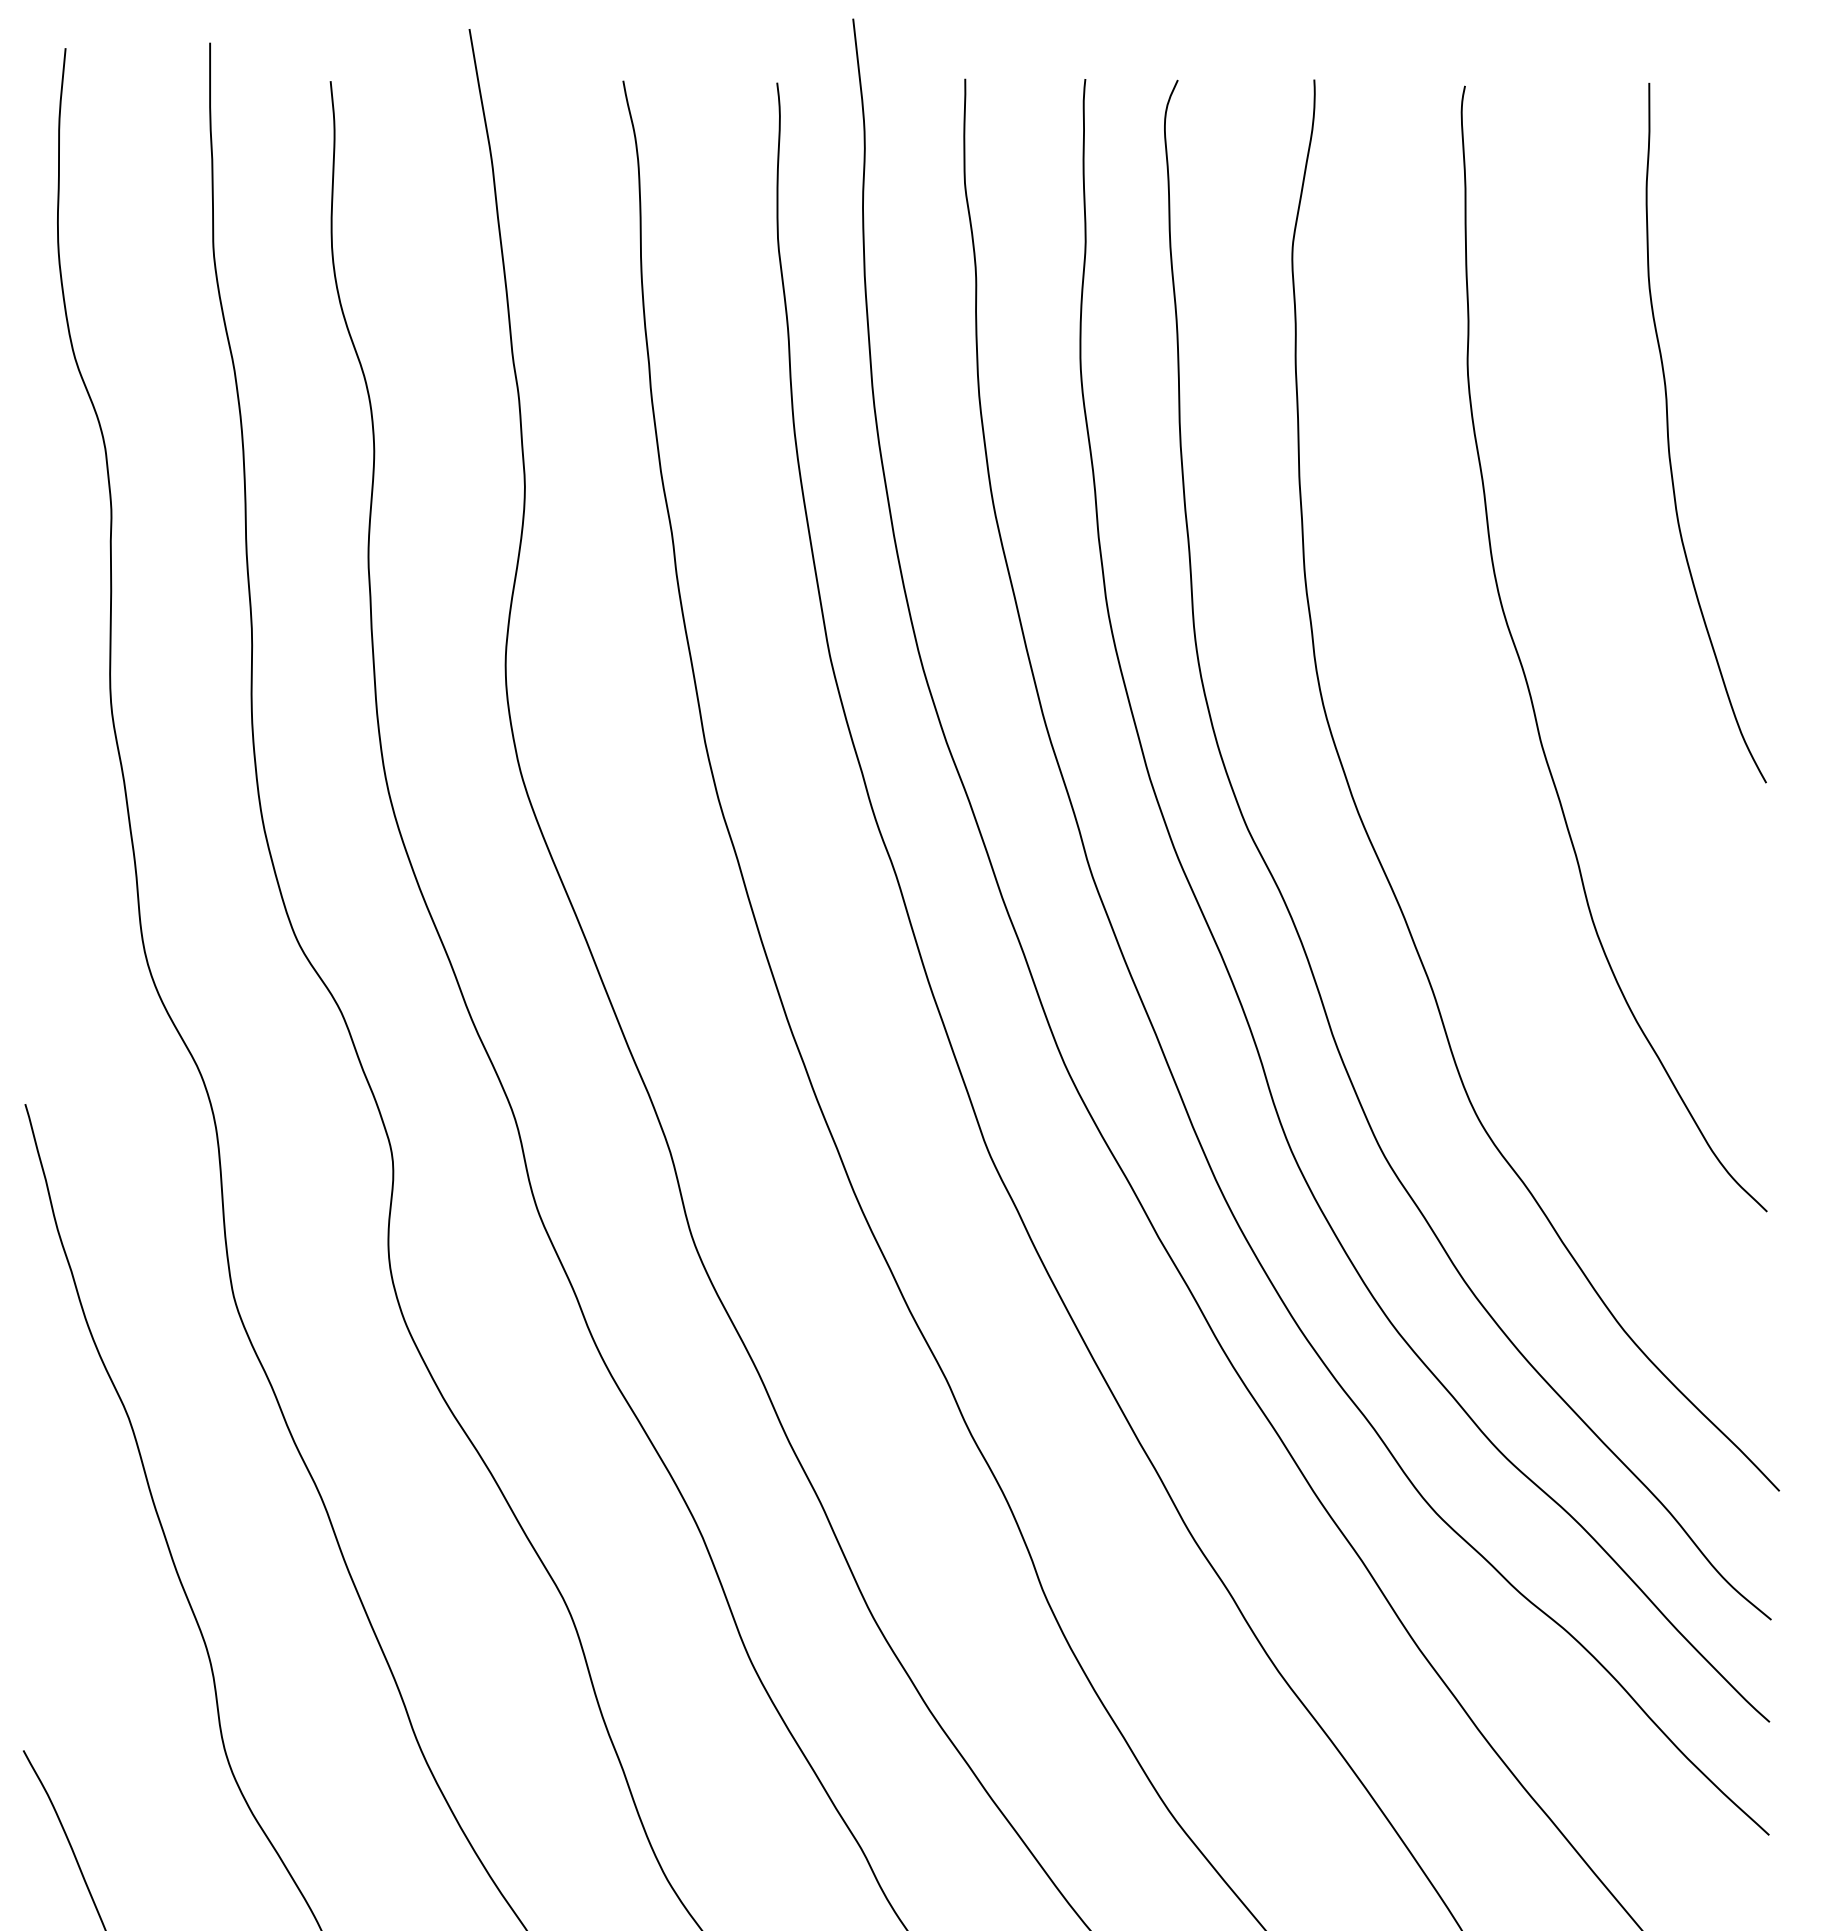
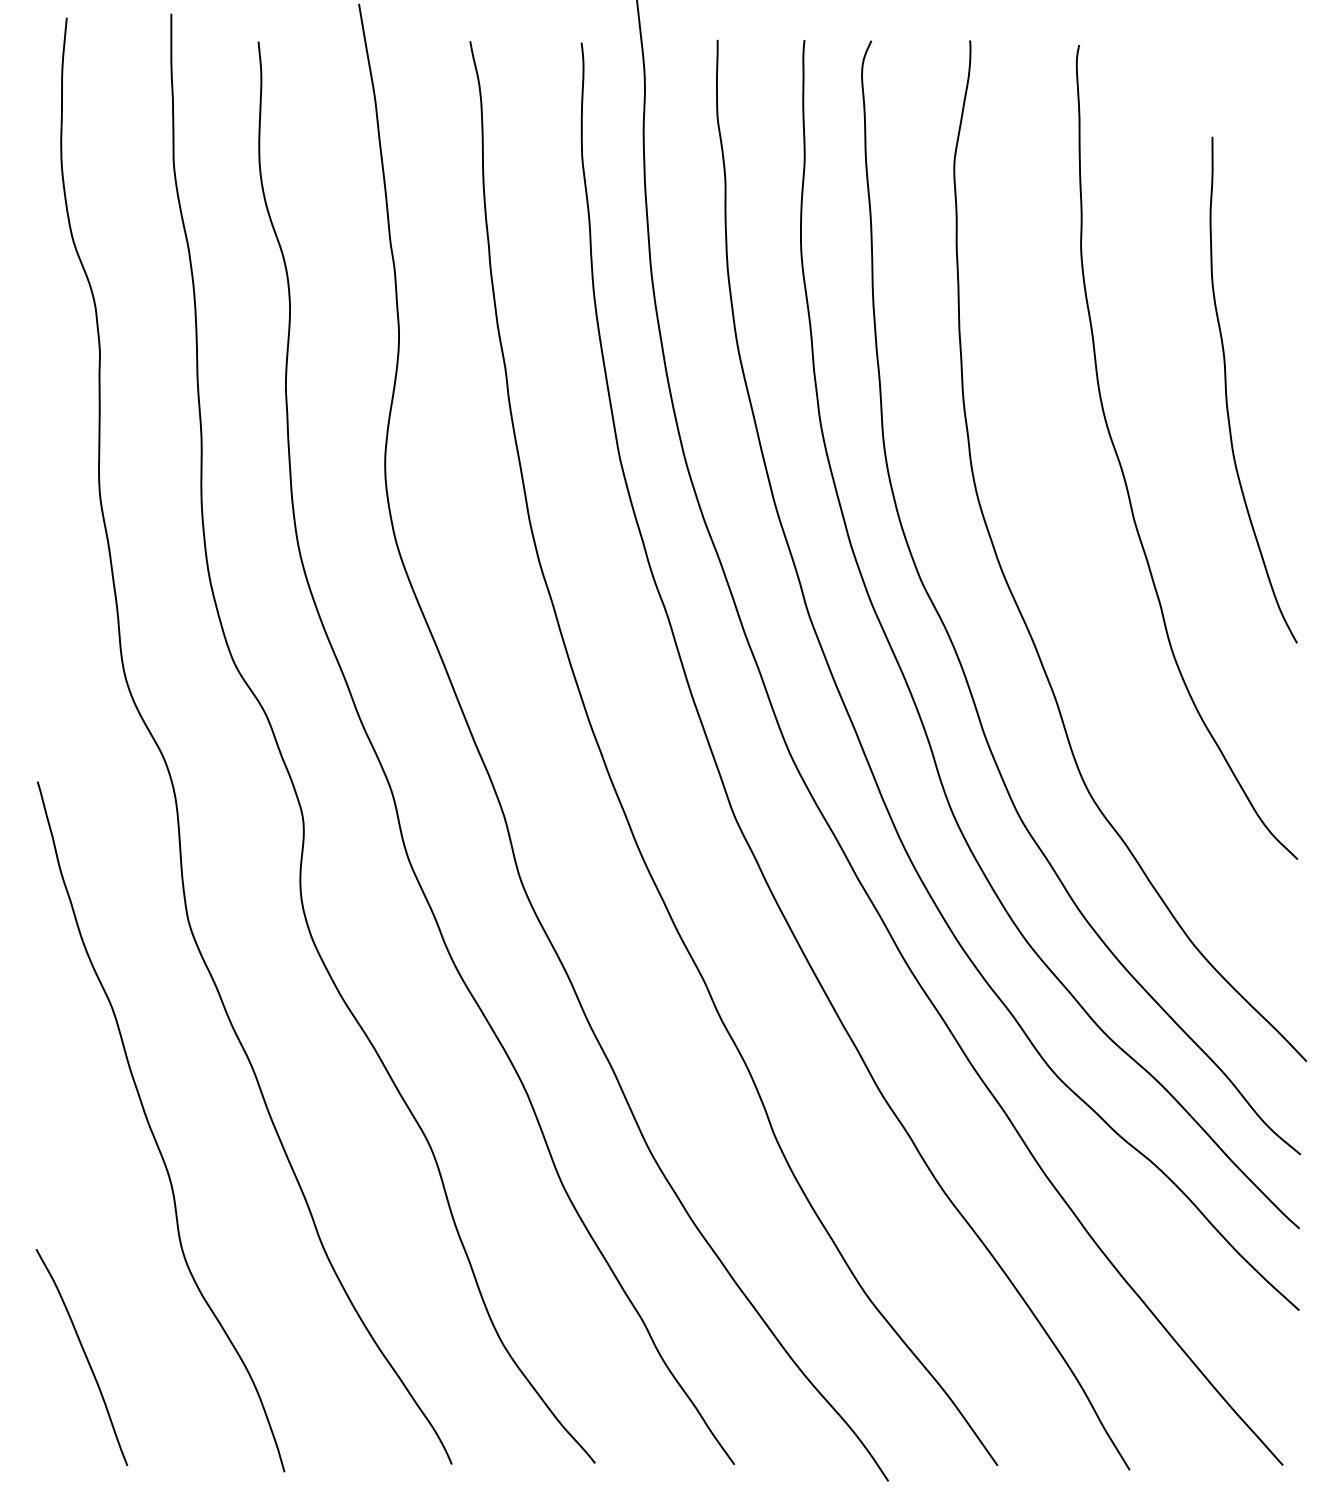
curve: (1670, 439) -> (1227, 394), moved

